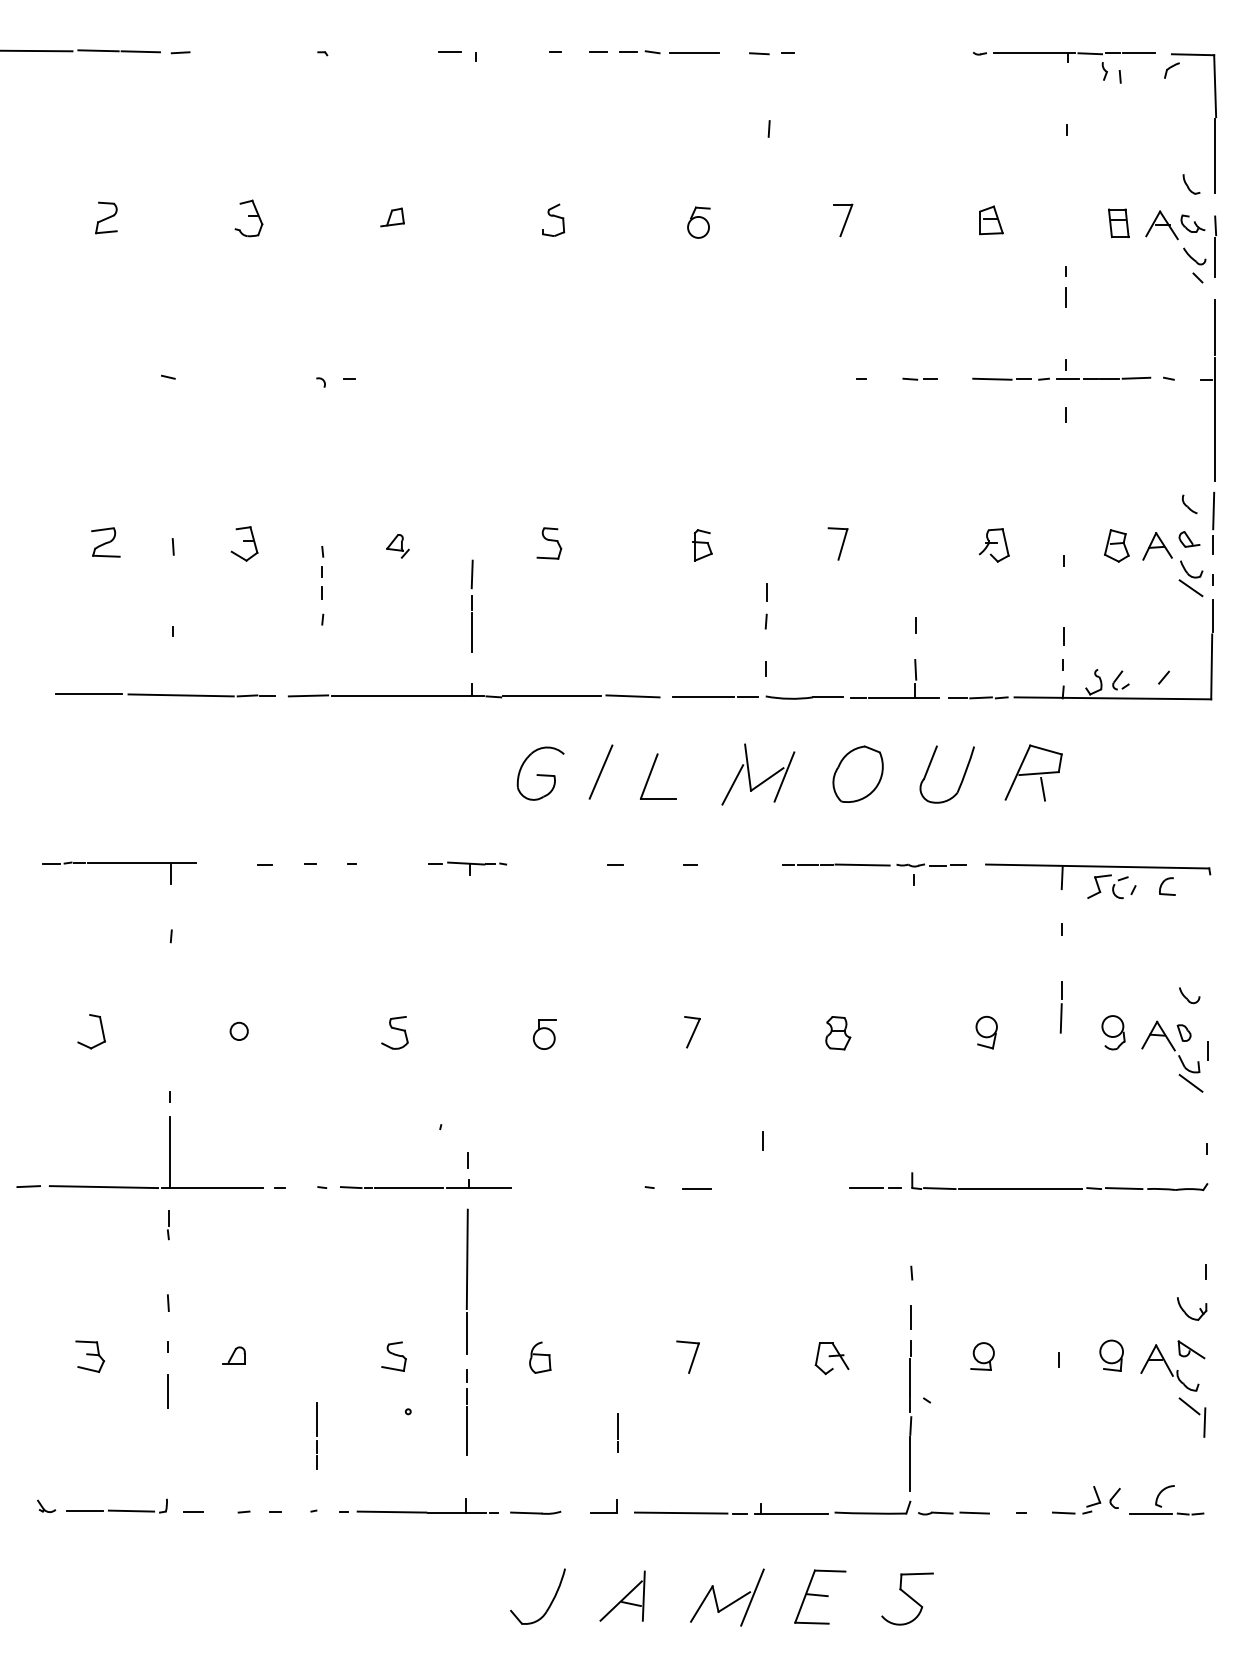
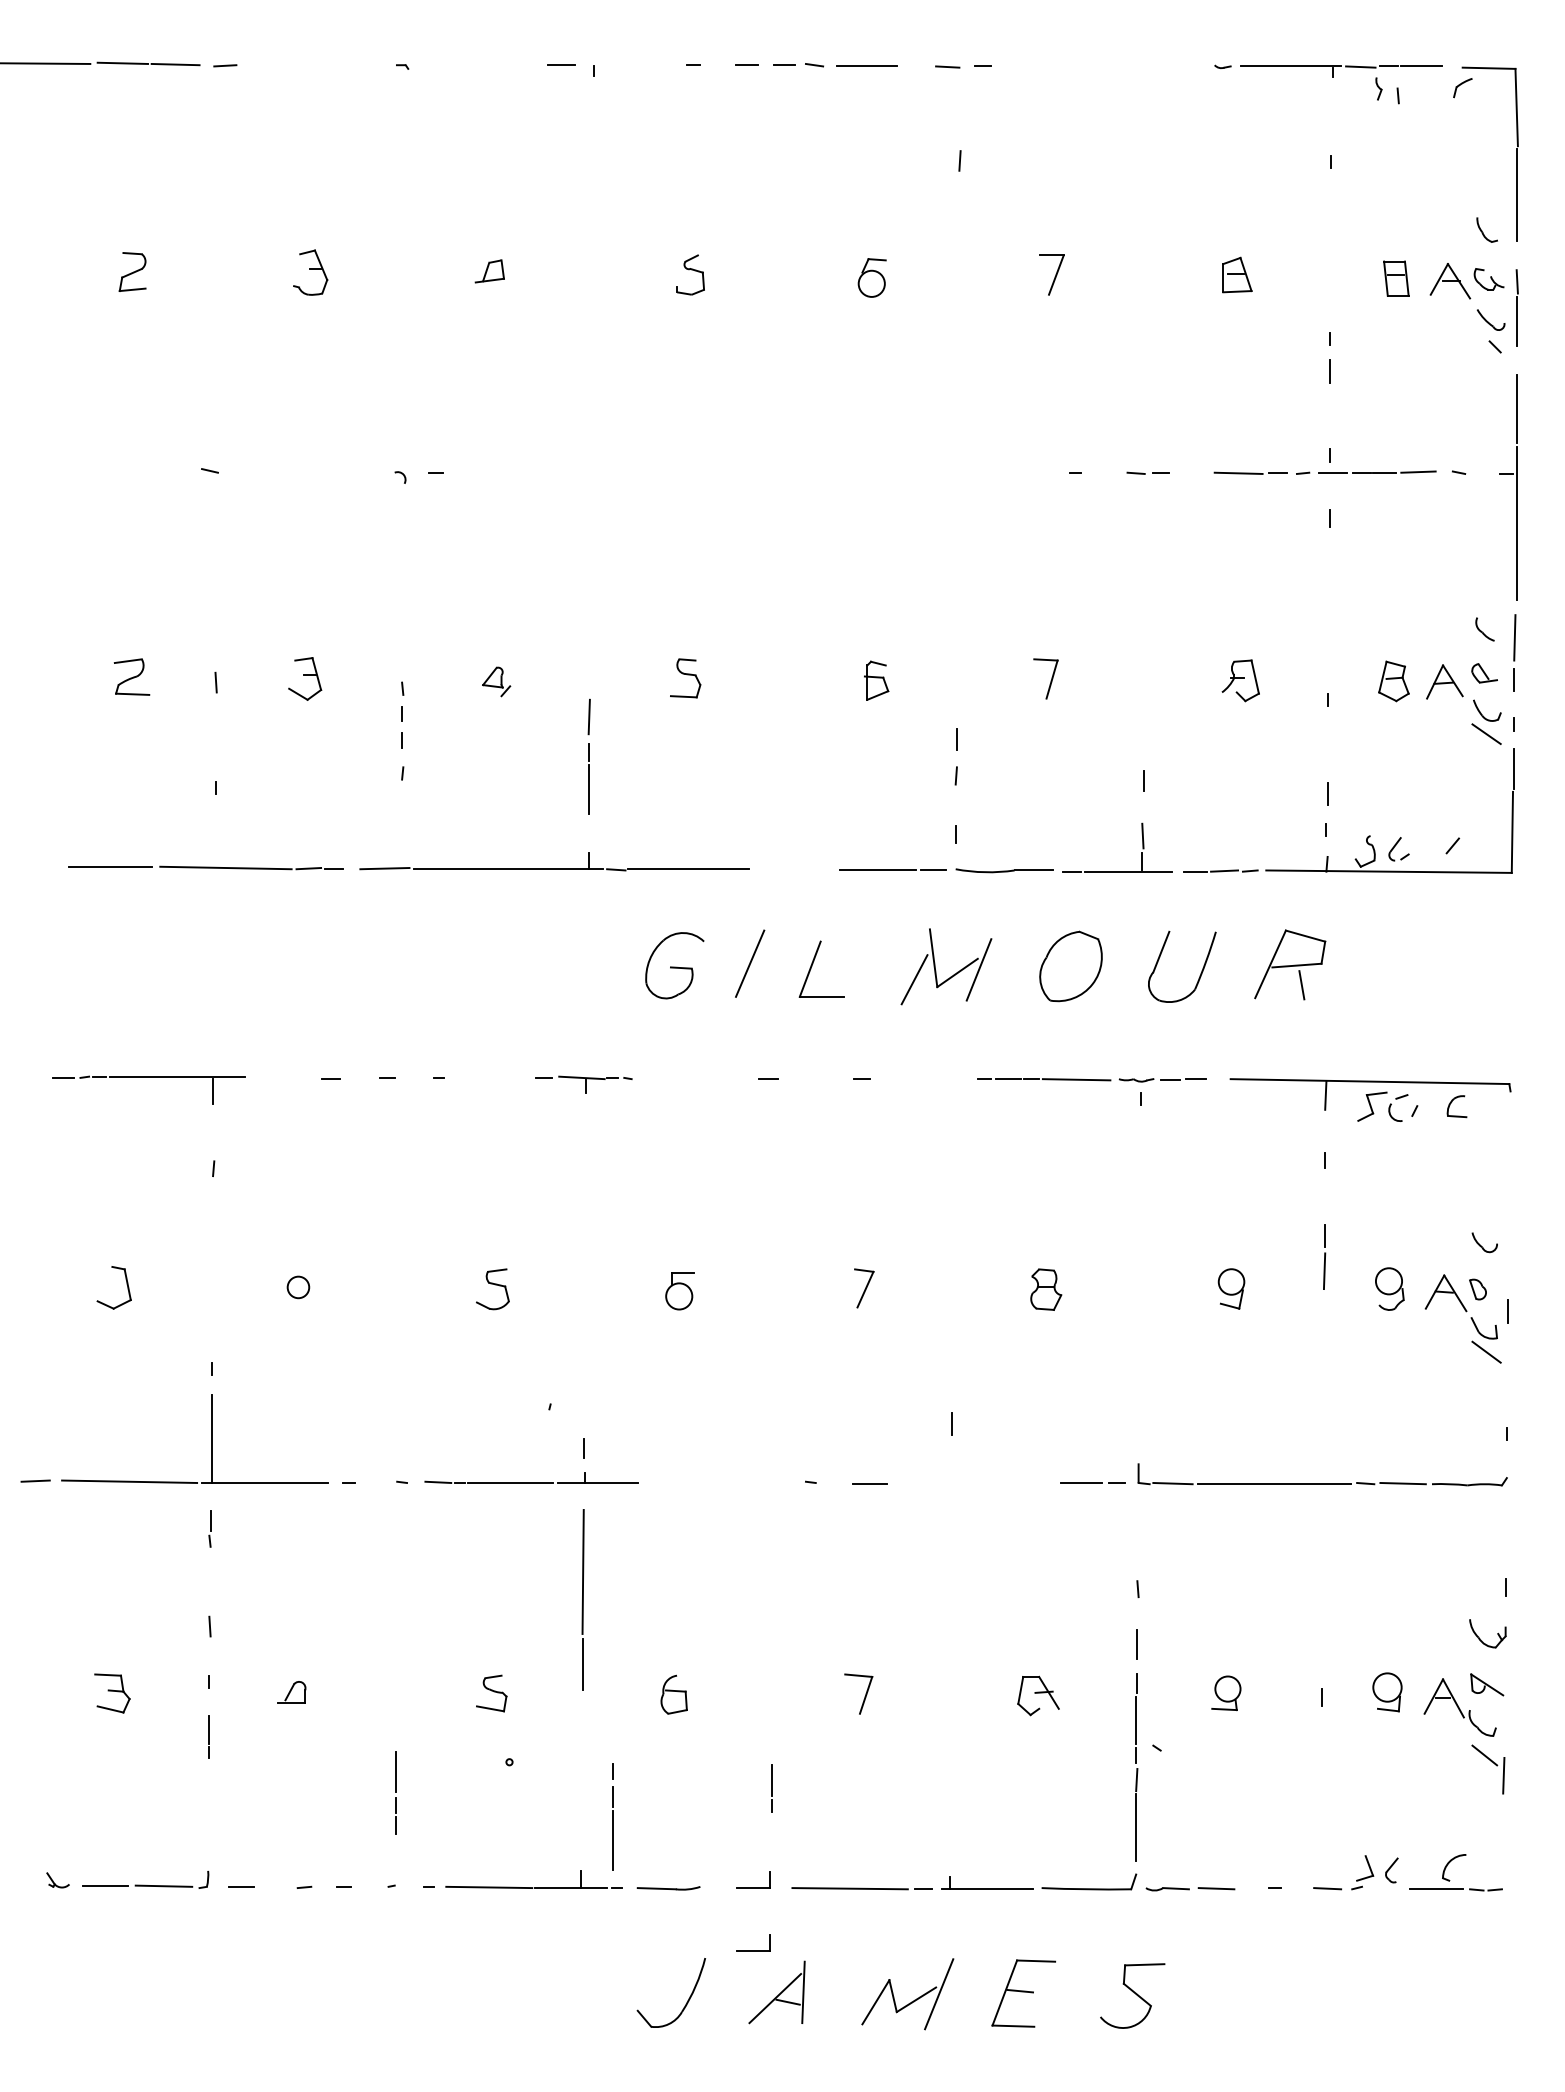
line: (632, 696) -> (789, 869), removed
line: (466, 1411) -> (612, 1816), moved
part: (603, 1562) -> (753, 1950), added

